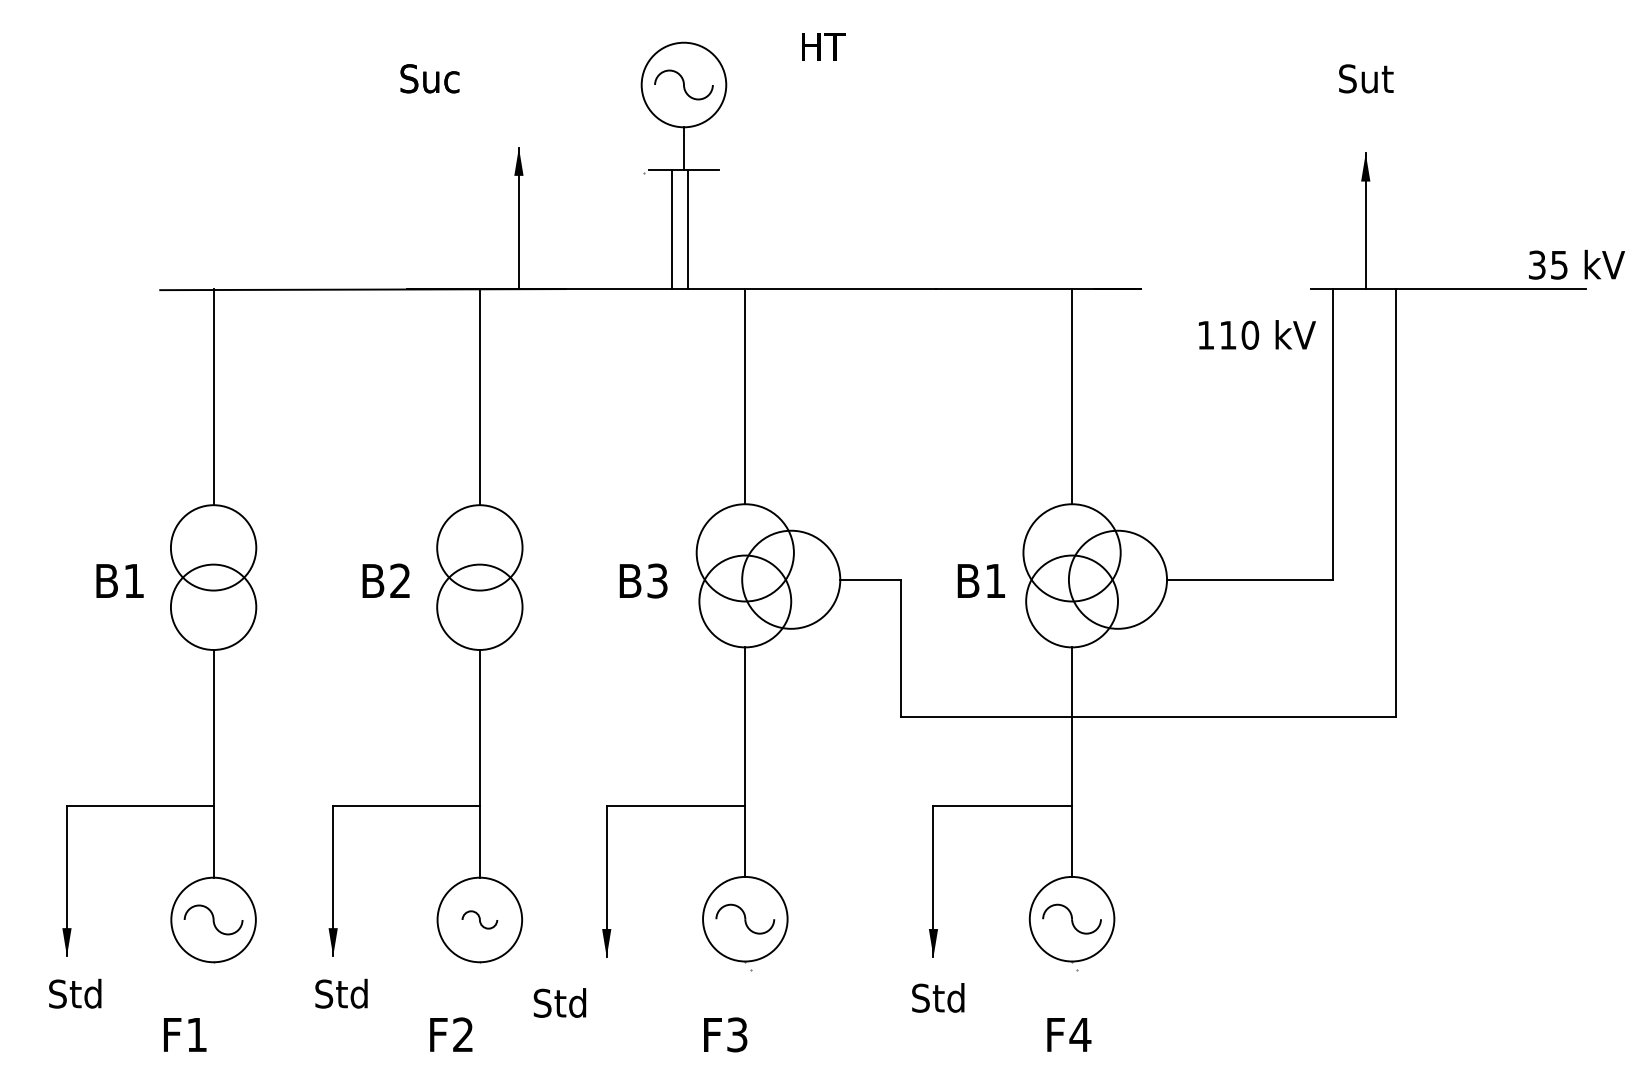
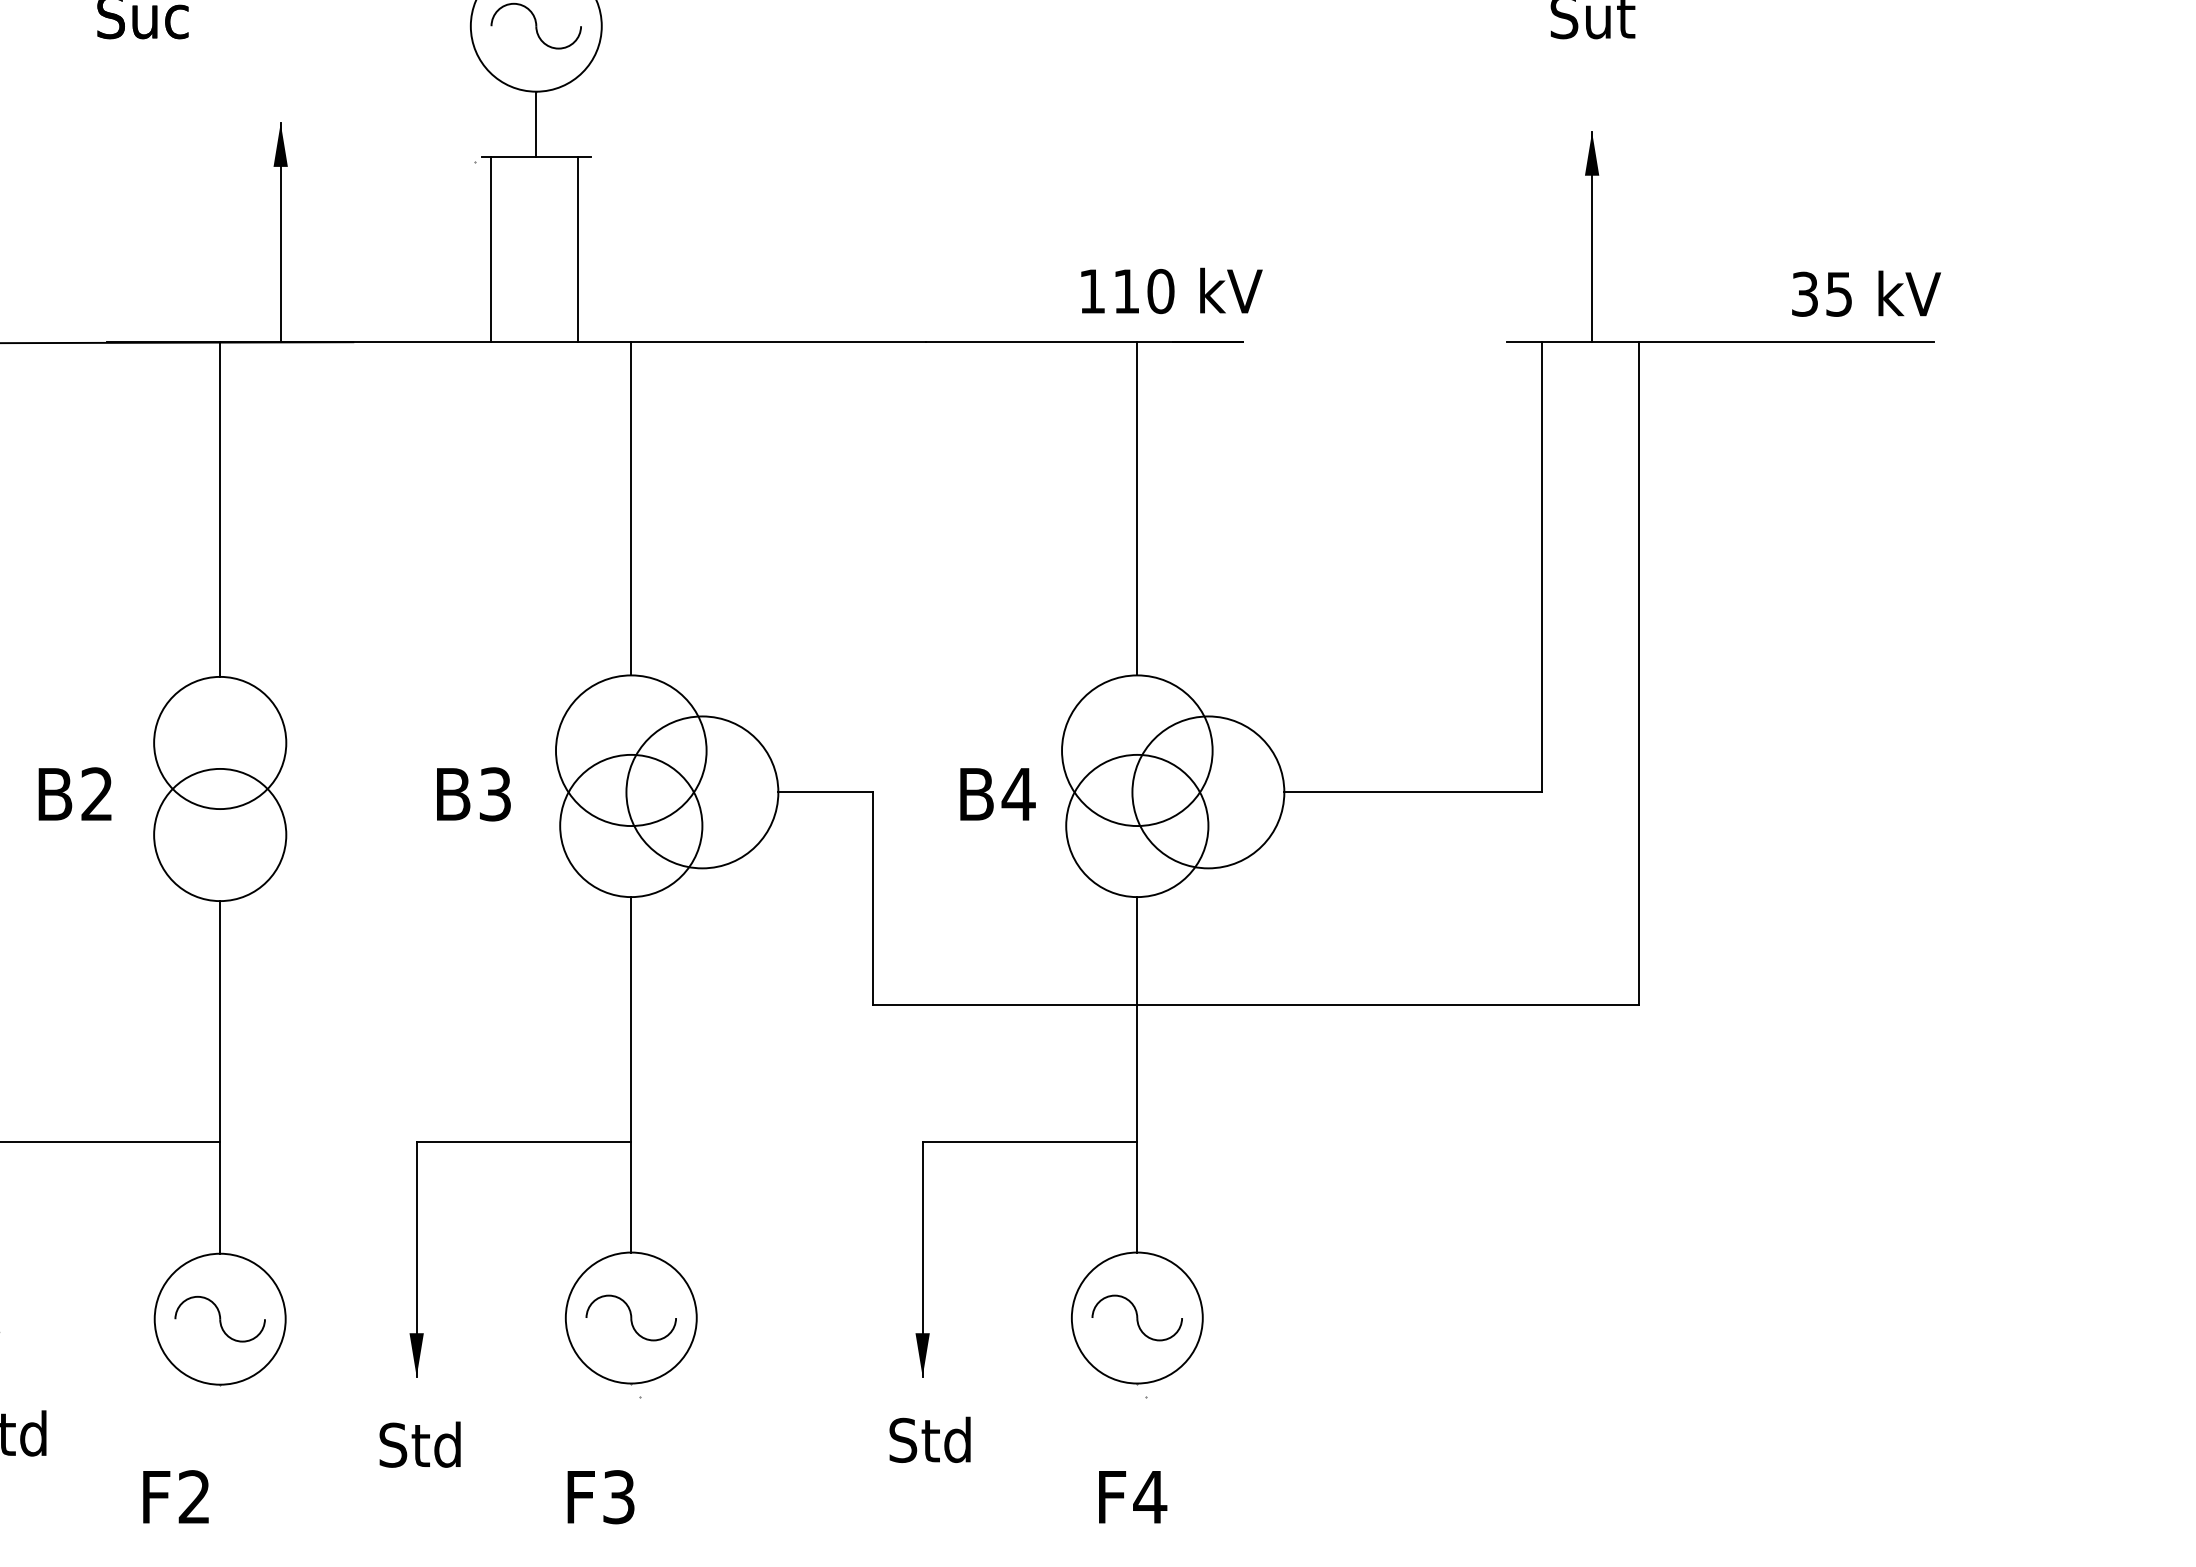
line: (671, 229) -> (577, 249), moved
line: (687, 229) -> (490, 249), moved
text: (1576, 264) -> (1865, 293), moved
text: (1257, 334) -> (1172, 290), moved
text: (995, 580) -> (1018, 793), B1 -> B4
part: (479, 919) -> (219, 1318), size x1.67
text: (559, 1002) -> (419, 1443), moved

